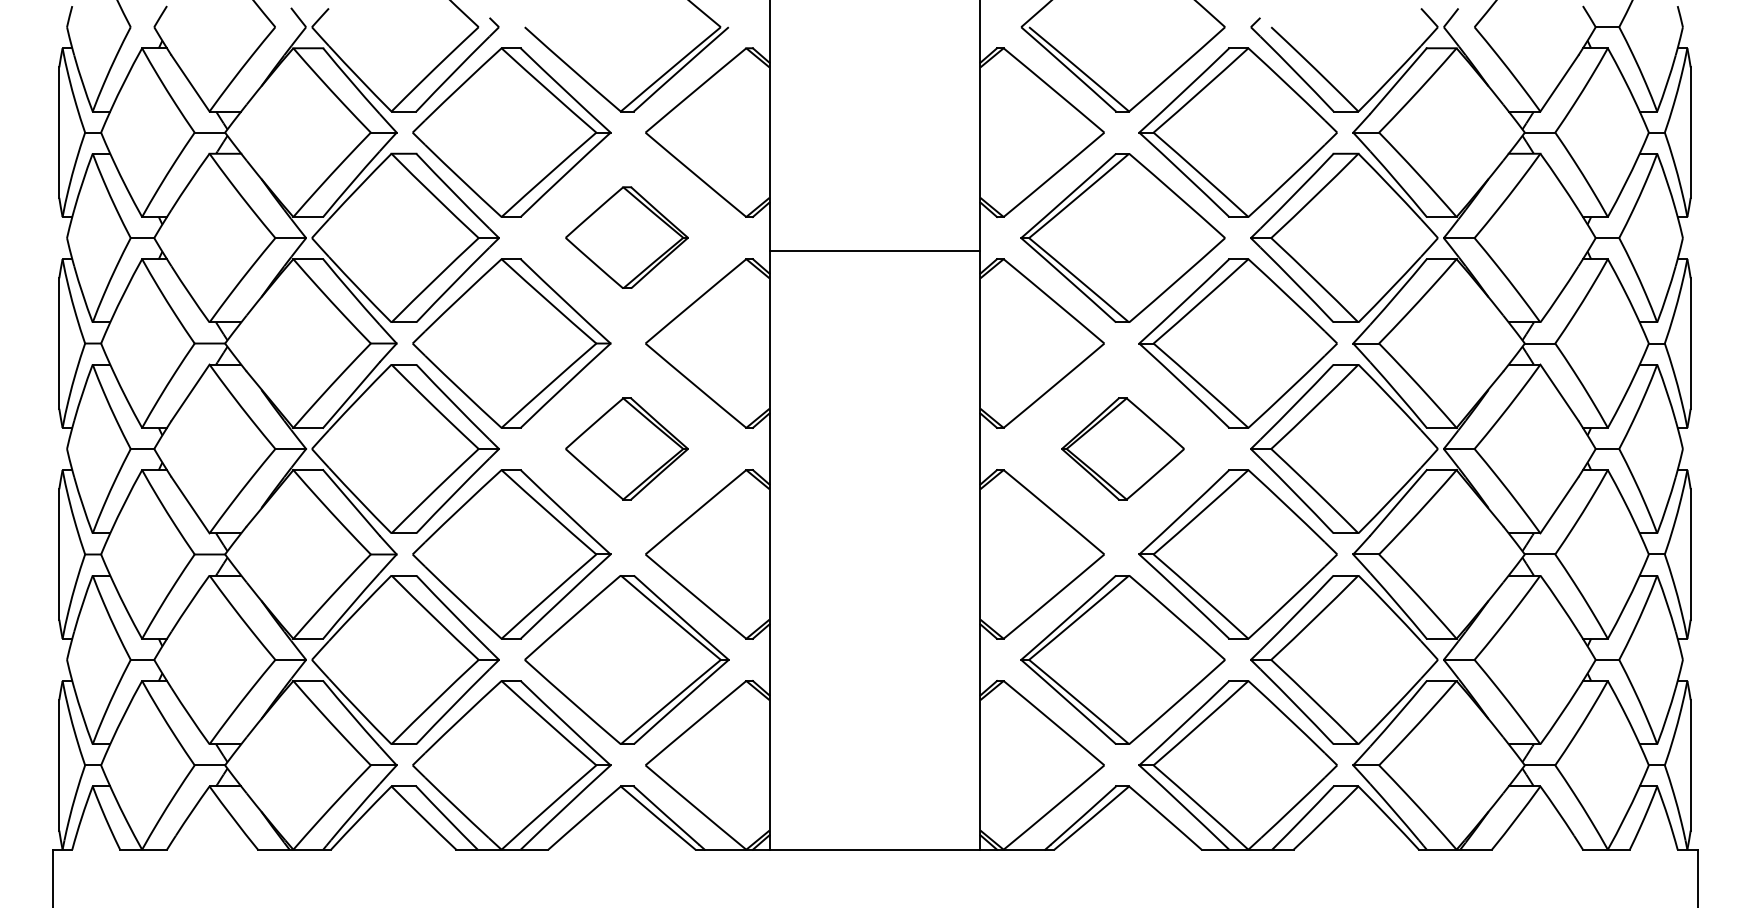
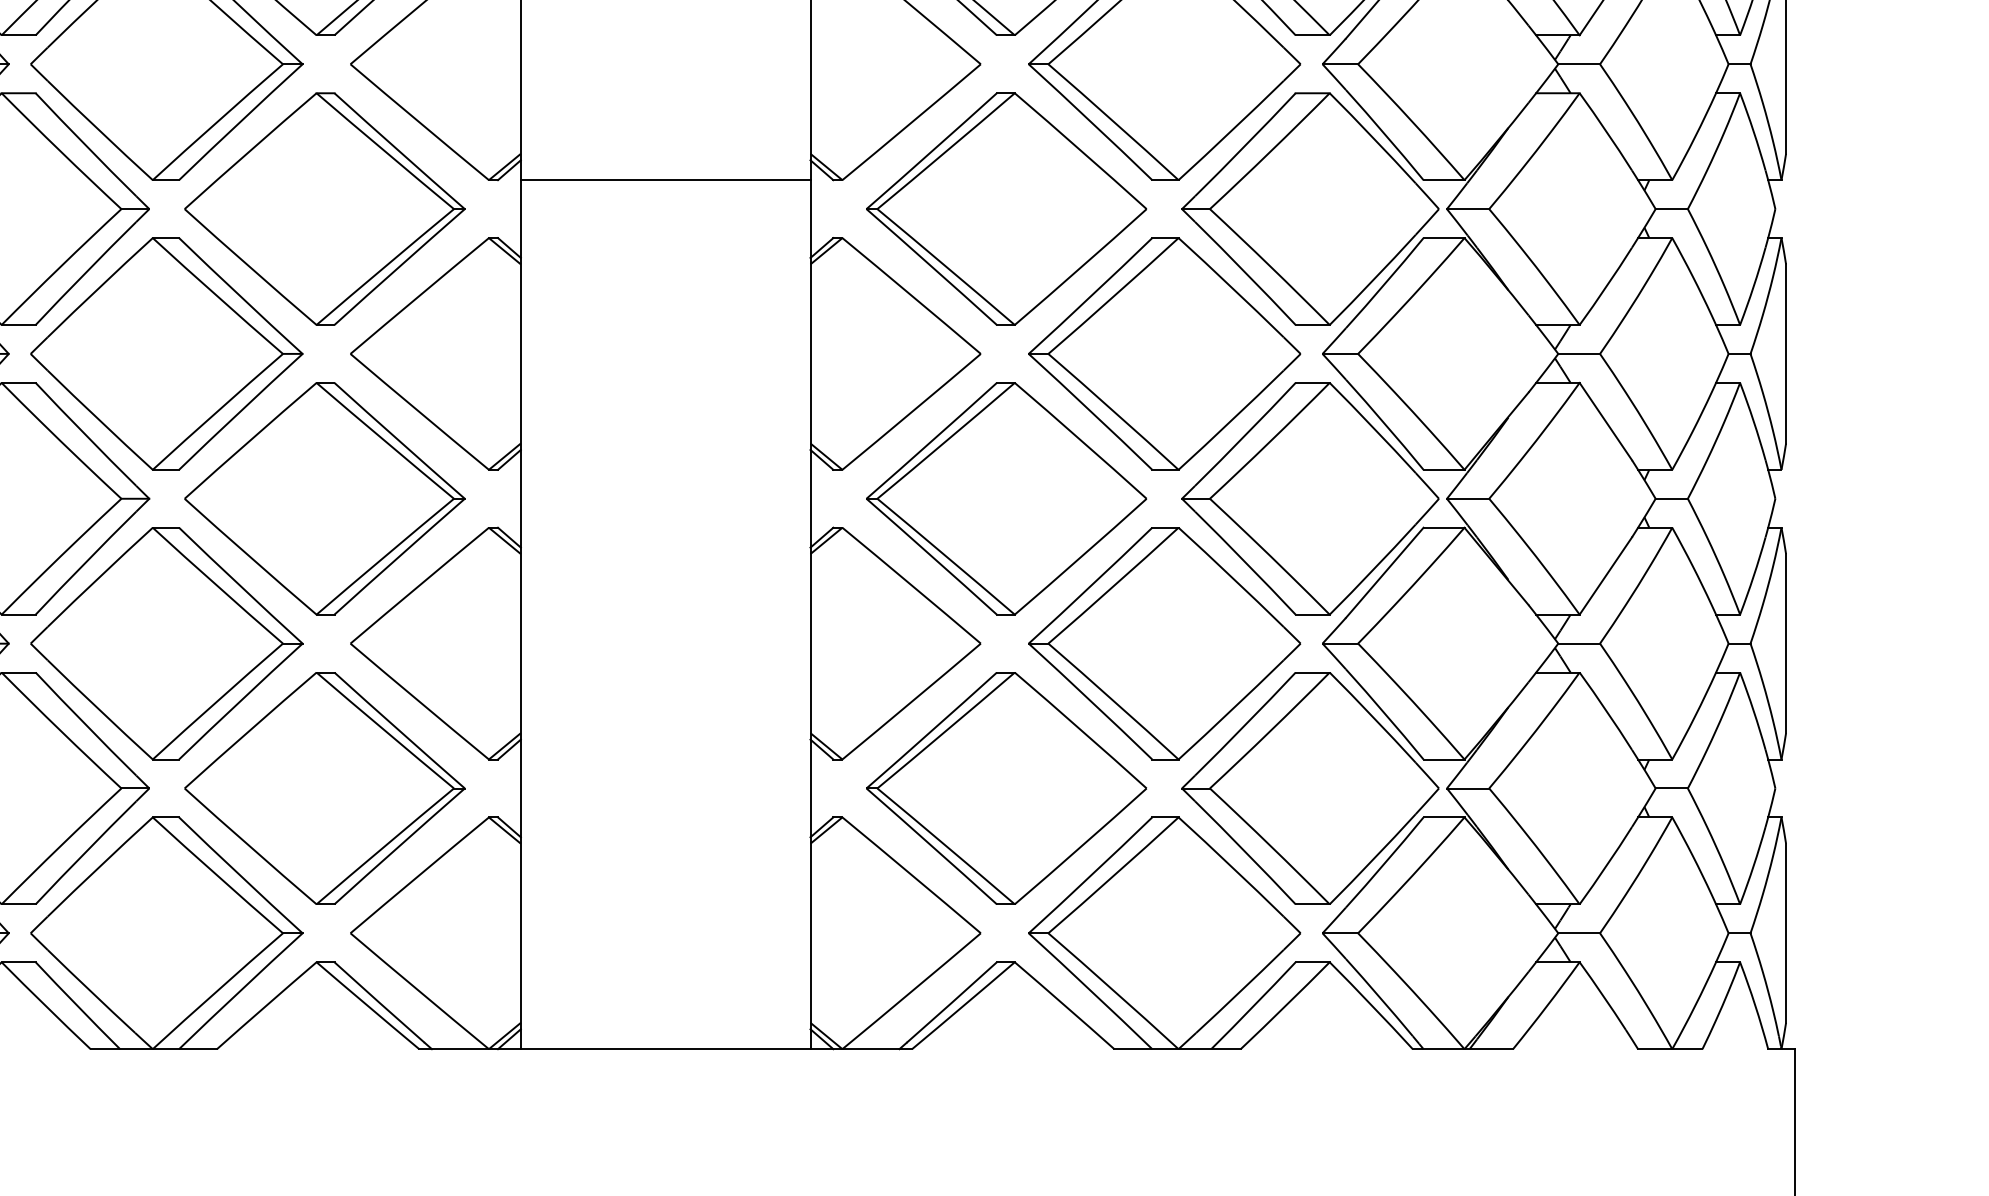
part: (626, 237) -> (324, 208), size x1.67
line: (874, 251) -> (665, 180), moved
part: (626, 448) -> (324, 498), size x1.67
part: (1122, 448) -> (1005, 498), size x1.67

